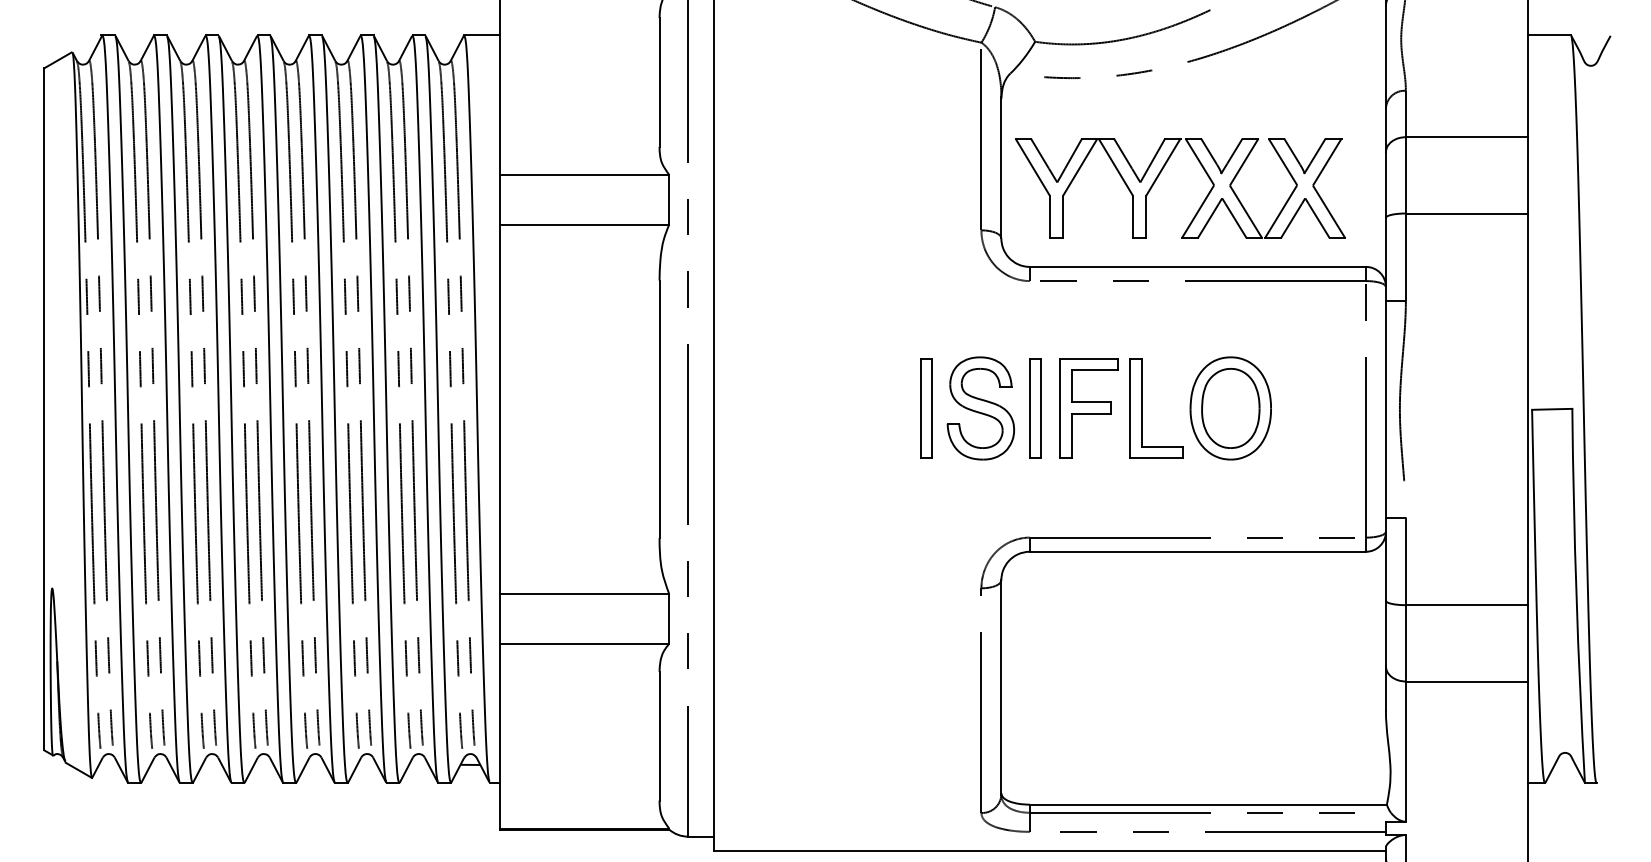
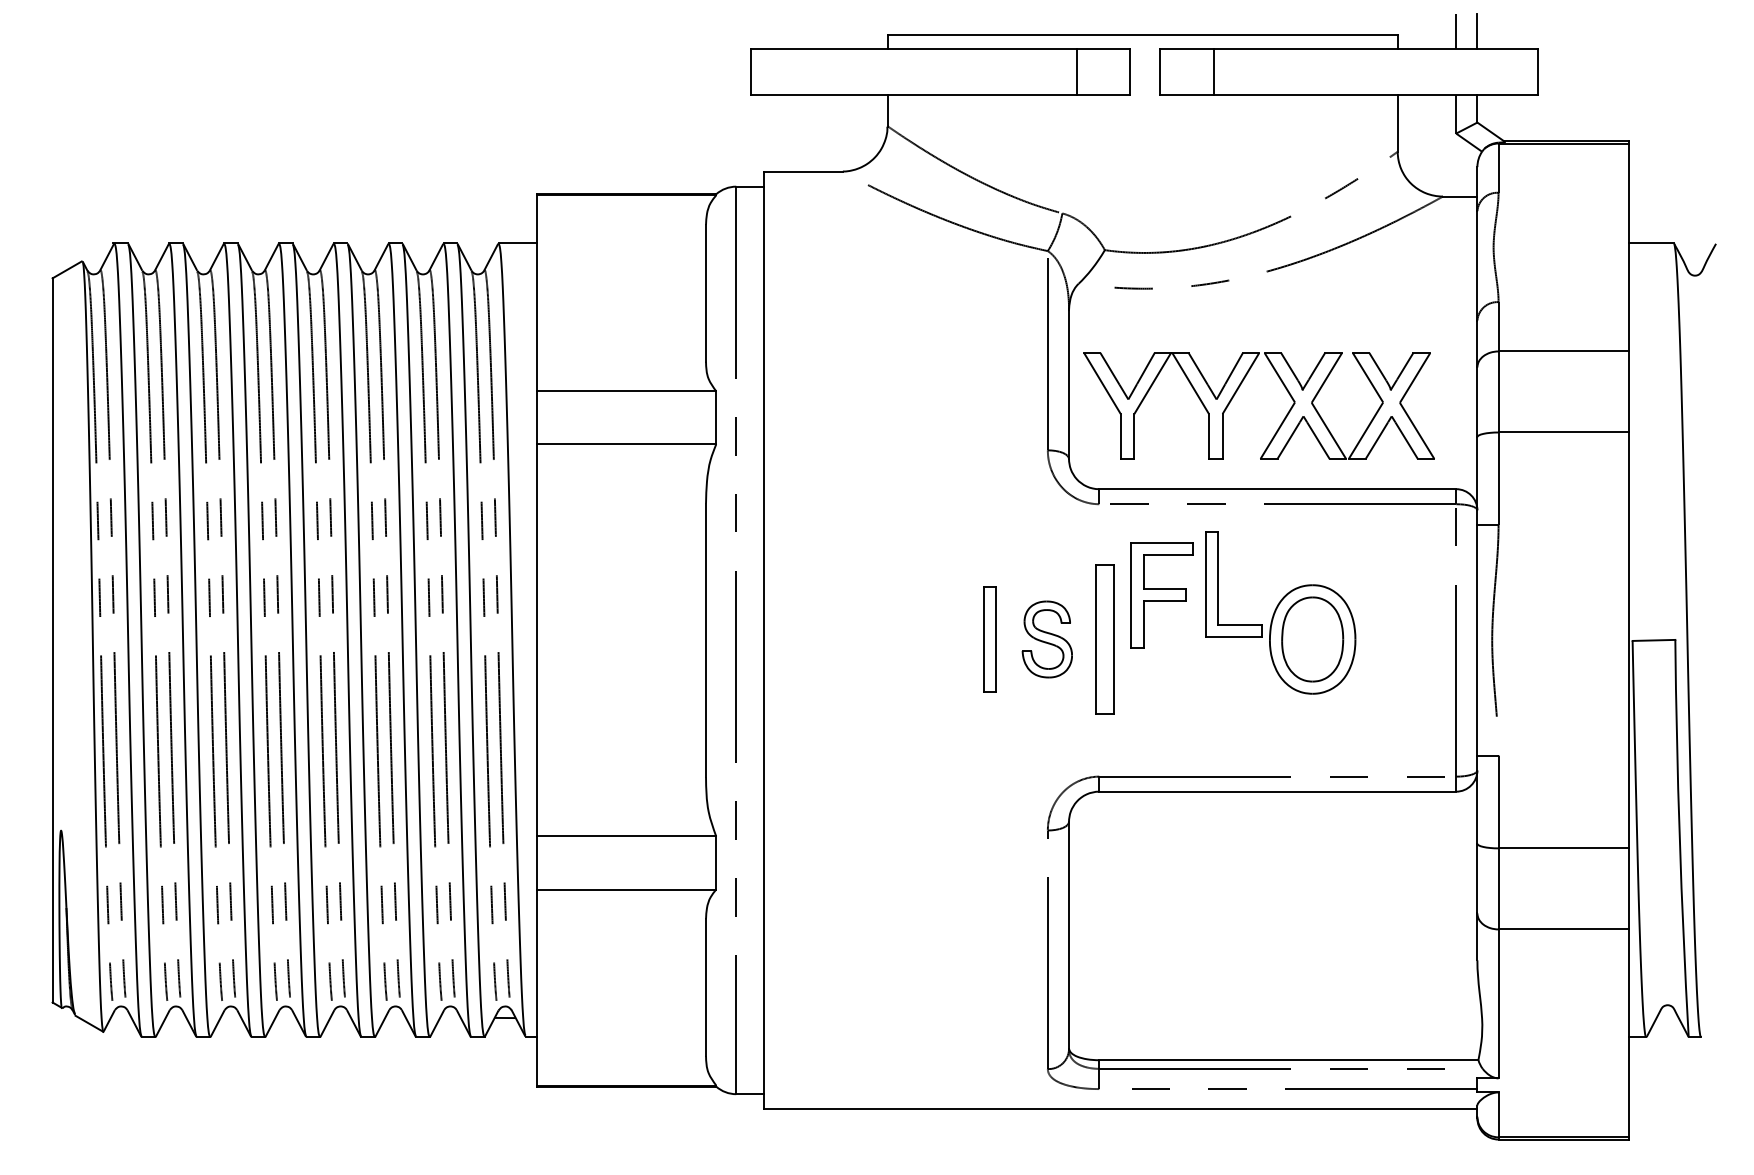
part: (981, 408) -> (1047, 639), size x0.7
part: (1034, 408) -> (1104, 639), size x1.4
part: (1088, 408) -> (1161, 595), moved
part: (1142, 408) -> (1218, 584), moved

